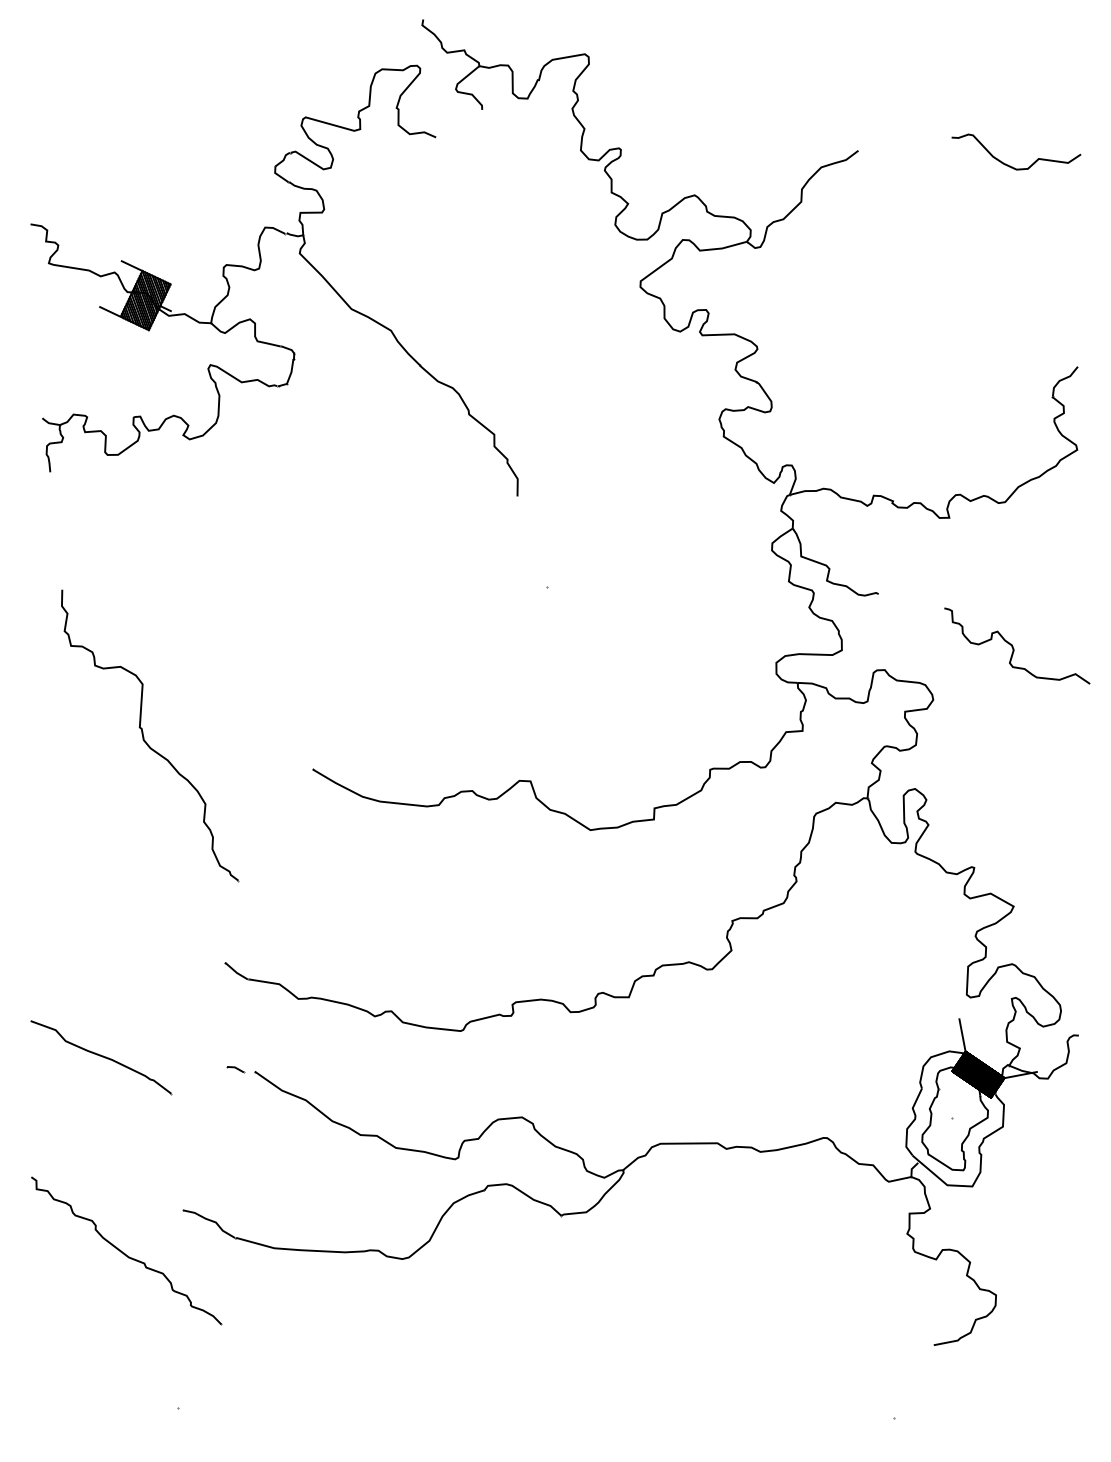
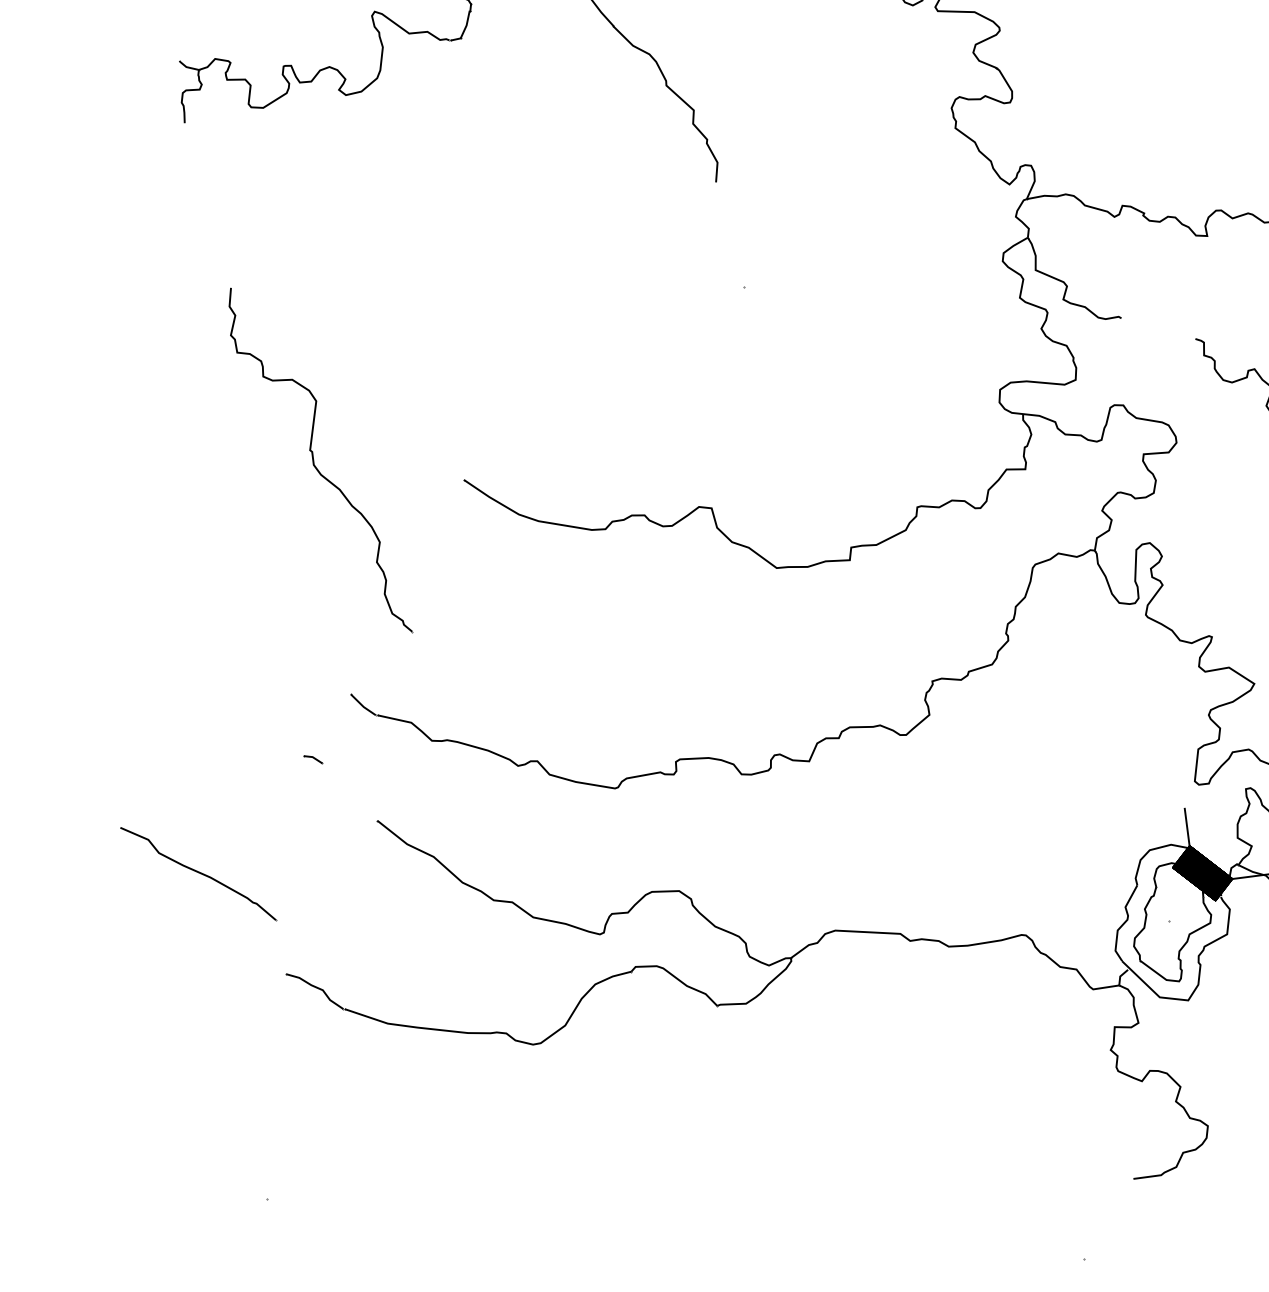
part: (144, 737) -> (314, 462), moved
part: (101, 1057) -> (198, 874), moved
part: (235, 1069) -> (313, 759), moved
part: (126, 1250) -> (218, 1016), removed

